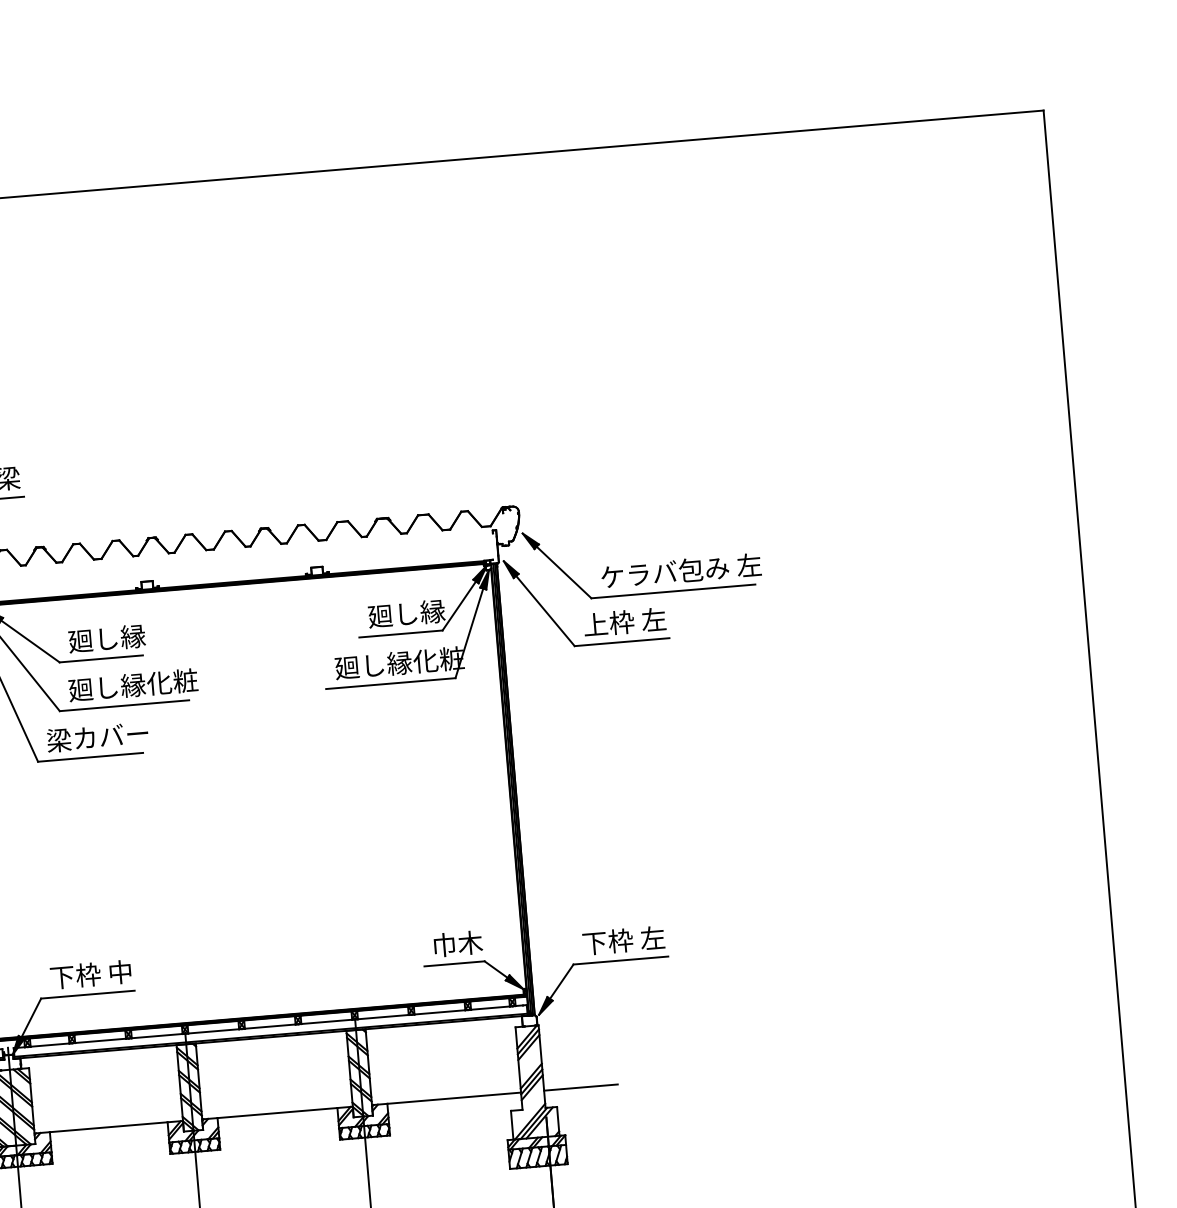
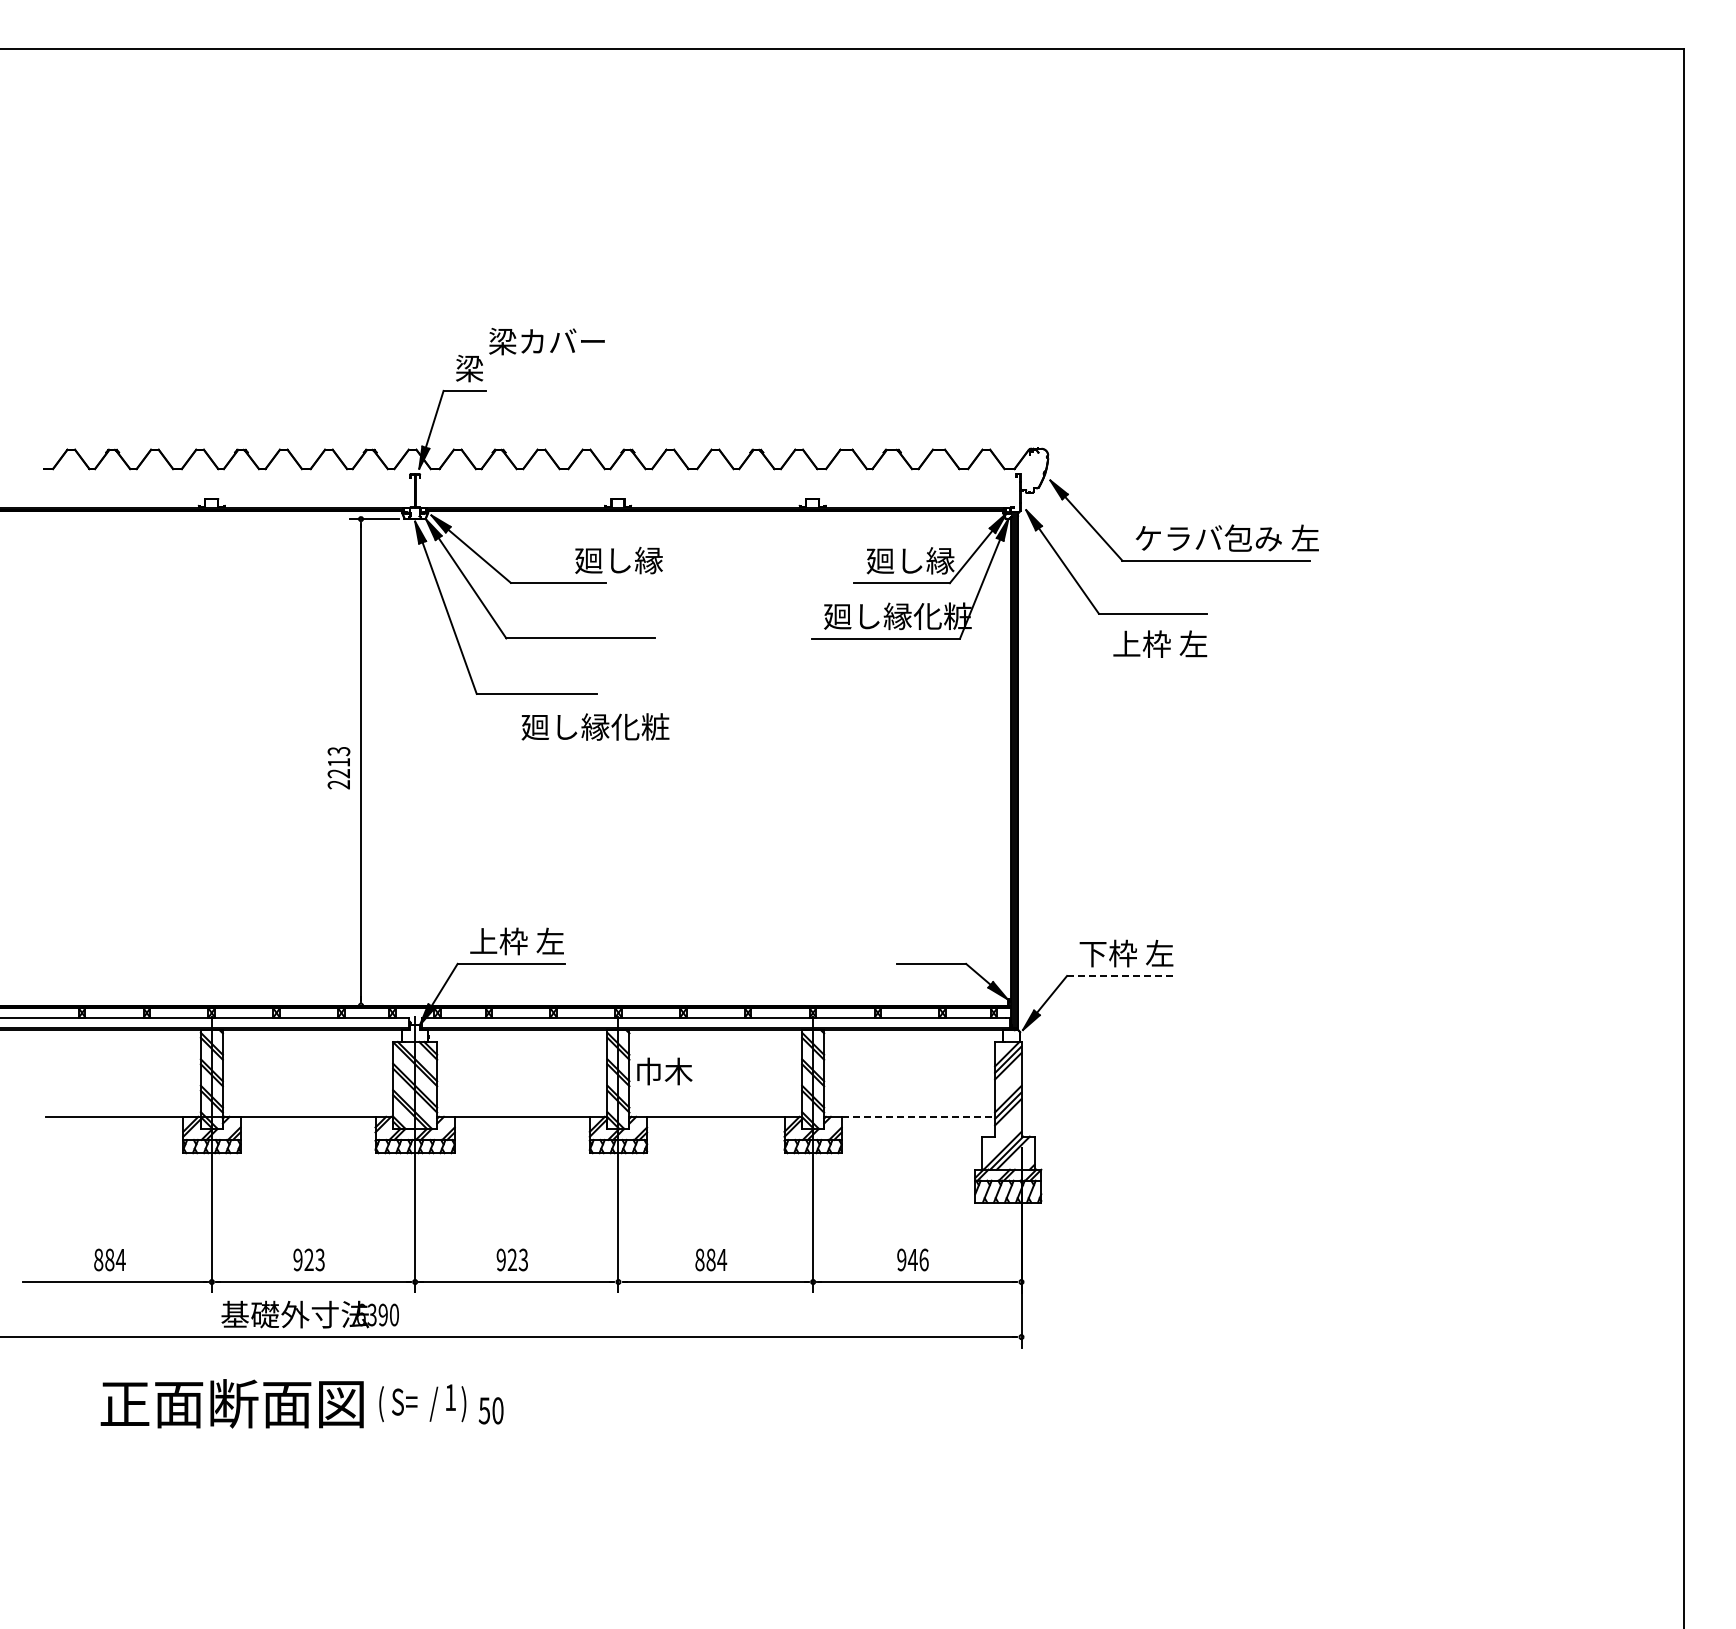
text: (625, 621) -> (1160, 643), moved
text: (106, 638) -> (618, 560), moved
text: (133, 684) -> (595, 726), moved
text: (97, 737) -> (546, 341), moved
text: (458, 943) -> (664, 1071), moved
line: (621, 960) -> (1121, 976), solid -> dashed
text: (90, 974) -> (516, 941), 下枠 中 -> 上枠 左
line: (580, 1087) -> (1063, 1116), removed
line: (454, 1097) -> (918, 1116), solid -> dashed

